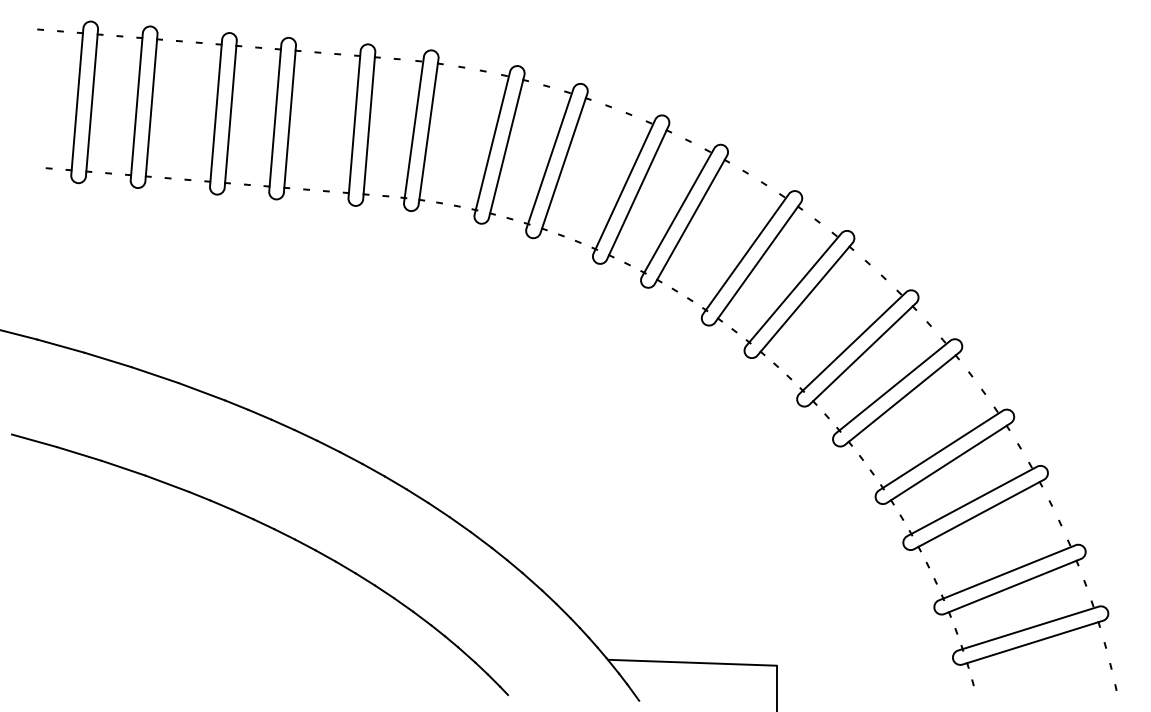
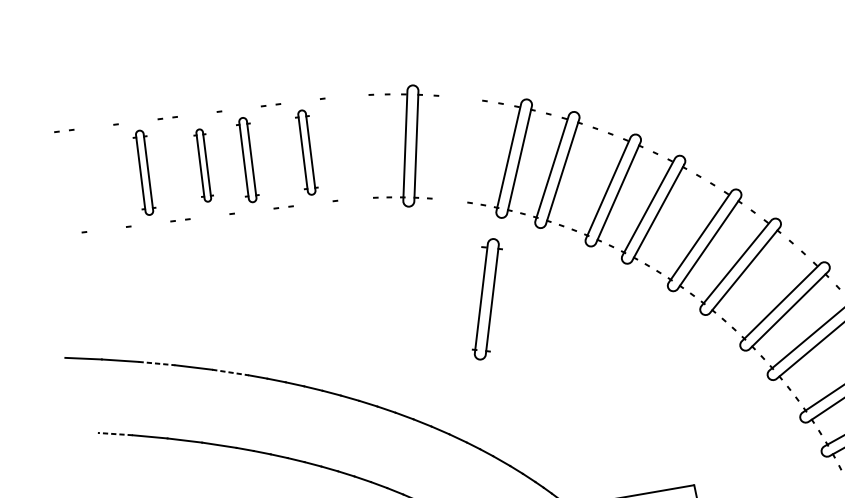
part: (84, 102) -> (100, 178), removed
part: (143, 106) -> (144, 172), size x0.7
part: (223, 113) -> (203, 165), size x0.6
part: (282, 118) -> (247, 159), size x0.7
part: (361, 124) -> (306, 152), size x0.7
part: (421, 130) -> (351, 147), removed
part: (557, 161) -> (487, 299), moved
line: (108, 359) -> (157, 363), solid -> dashed
line: (201, 391) -> (230, 372), solid -> dashed
line: (33, 440) -> (114, 434), solid -> dashed

